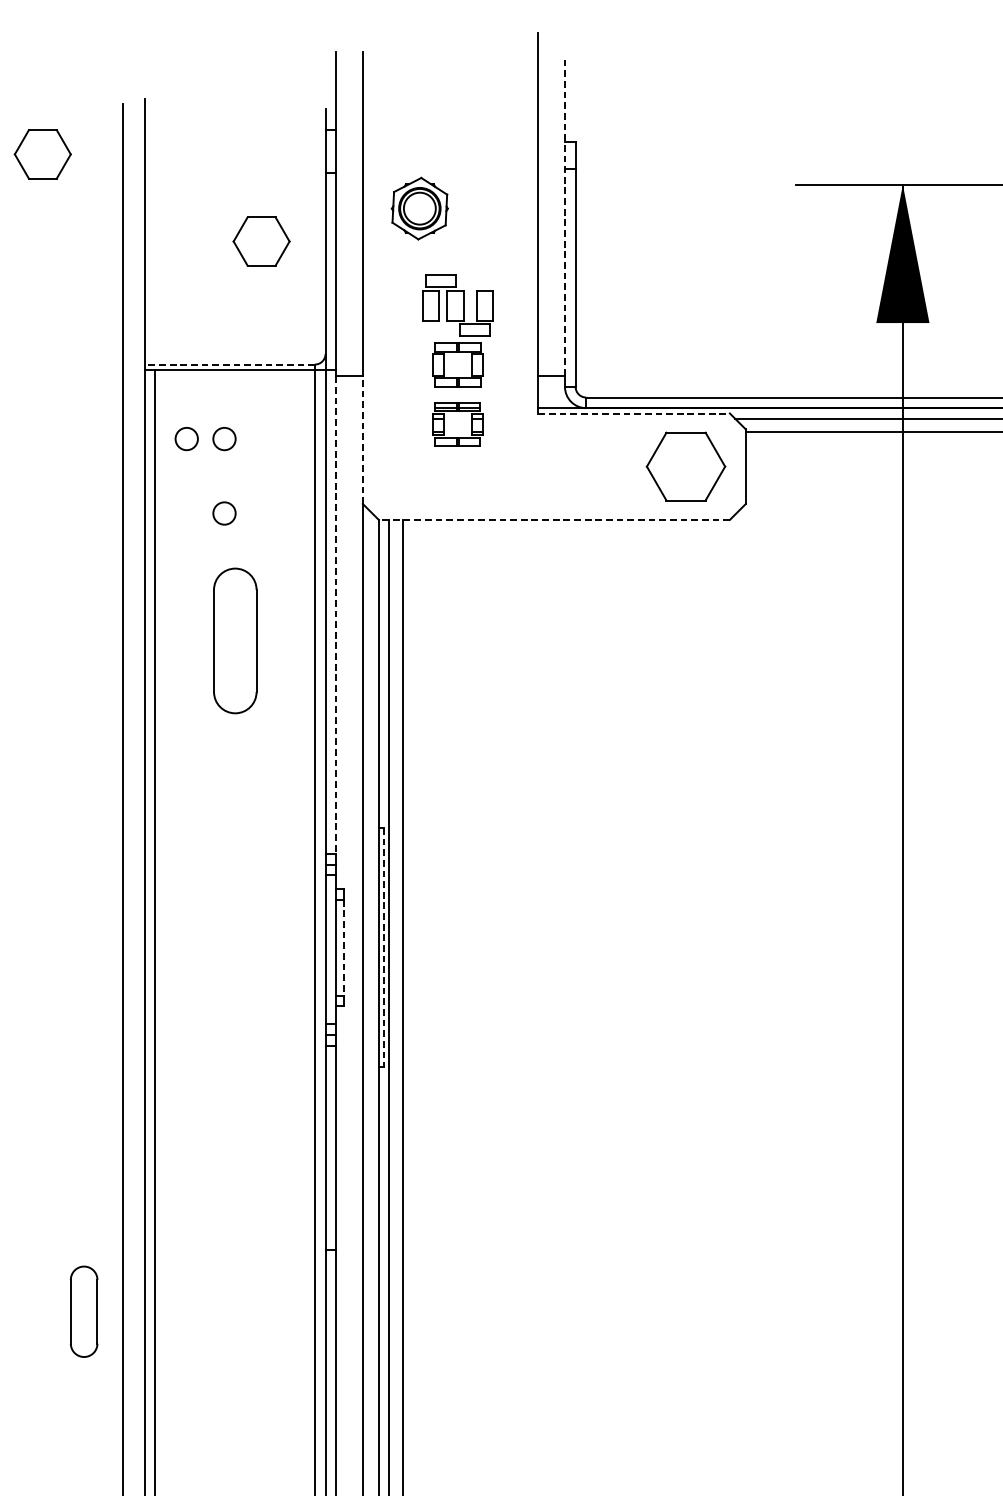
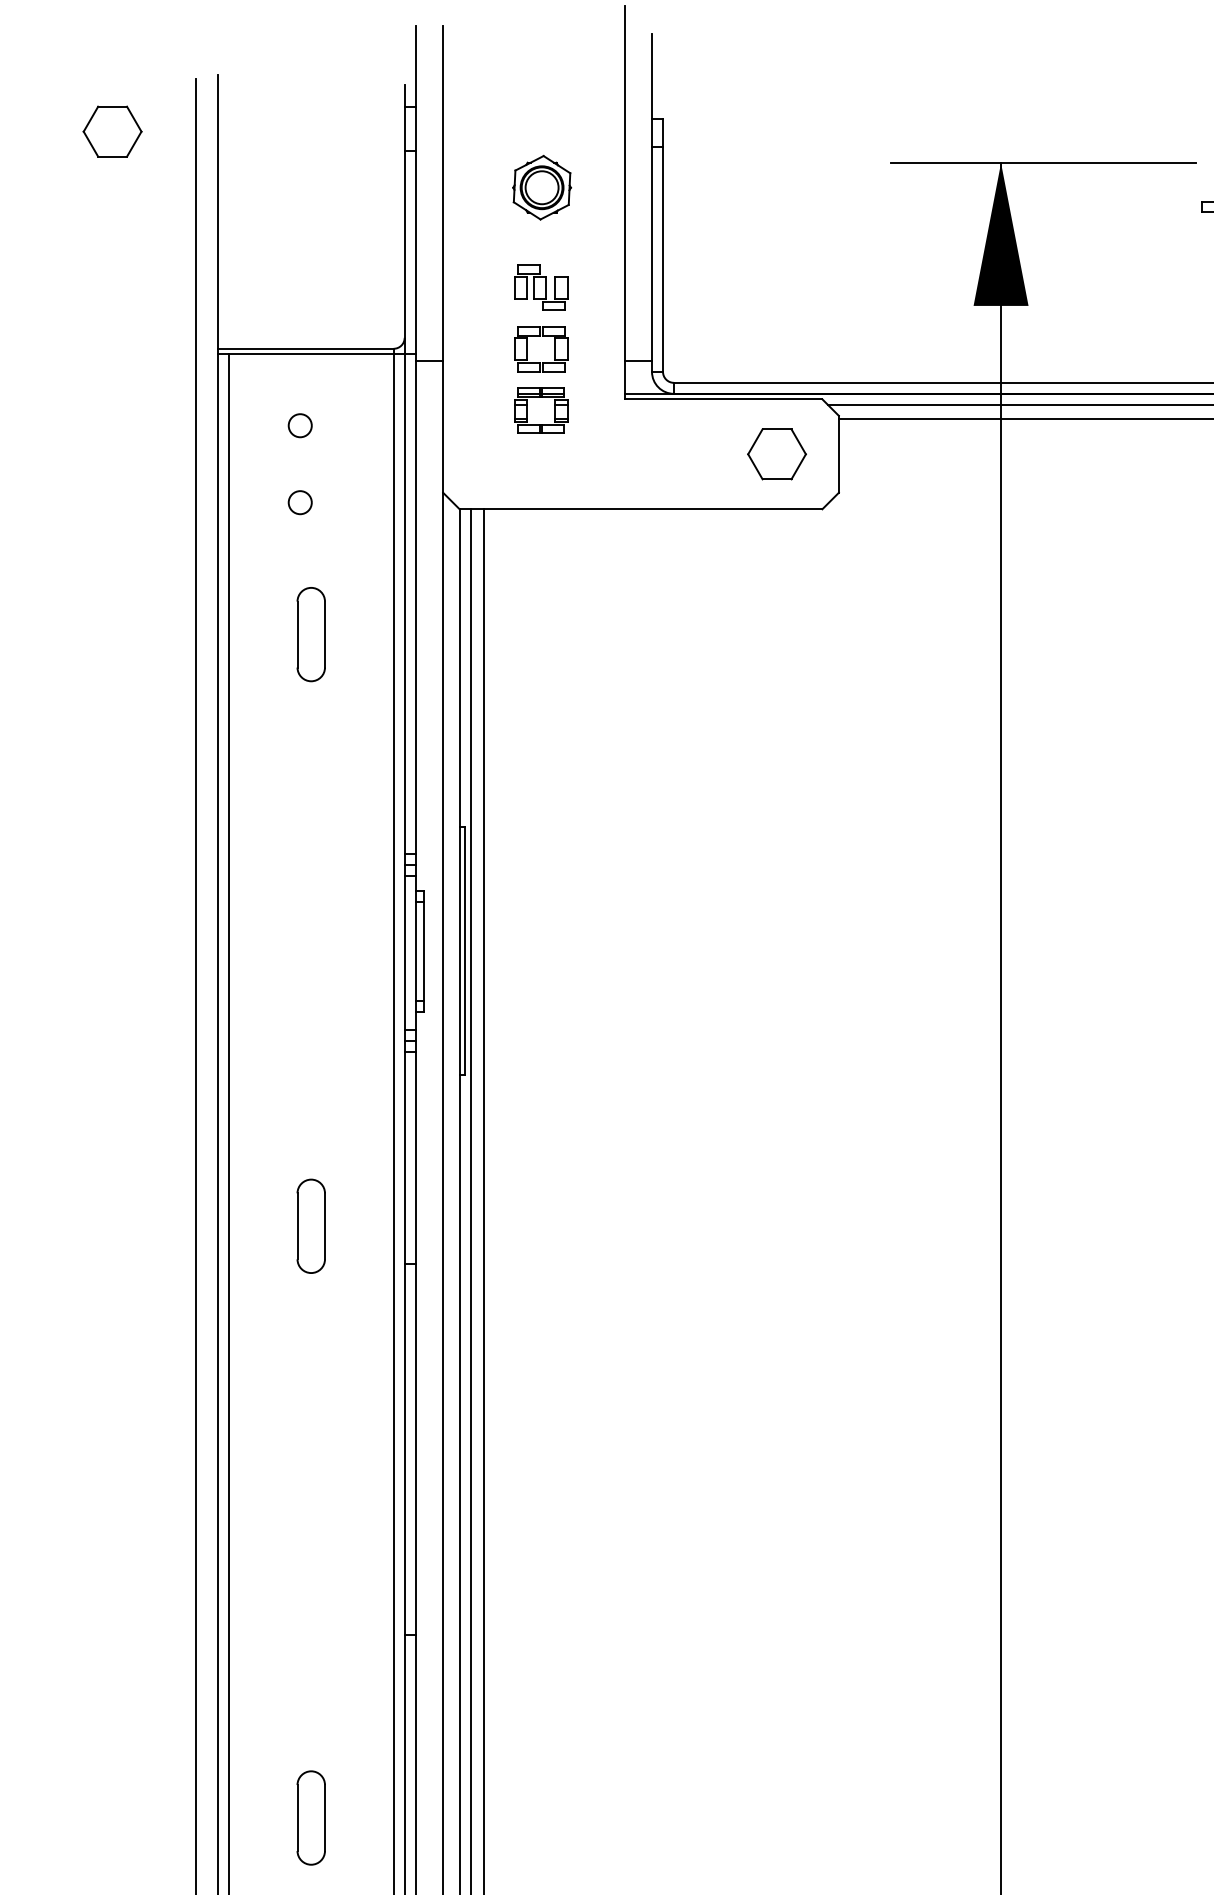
part: (420, 208) -> (542, 187), moved
line: (565, 218) -> (652, 197), dashed -> solid
part: (261, 241) -> (338, 221), removed
part: (458, 305) -> (541, 287), size x0.71
line: (229, 364) -> (305, 348), dashed -> solid
line: (634, 413) -> (723, 399), dashed -> solid
circle: (186, 438) -> (260, 425), removed
line: (363, 439) -> (443, 426), dashed -> solid
part: (685, 466) -> (776, 454), size x0.71
line: (553, 520) -> (640, 509), dashed -> solid
line: (336, 614) -> (415, 607), dashed -> solid
part: (234, 641) -> (310, 634), size x0.62
line: (343, 947) -> (423, 951), dashed -> solid
line: (384, 947) -> (465, 951), dashed -> solid
part: (83, 1310) -> (310, 1225), moved

